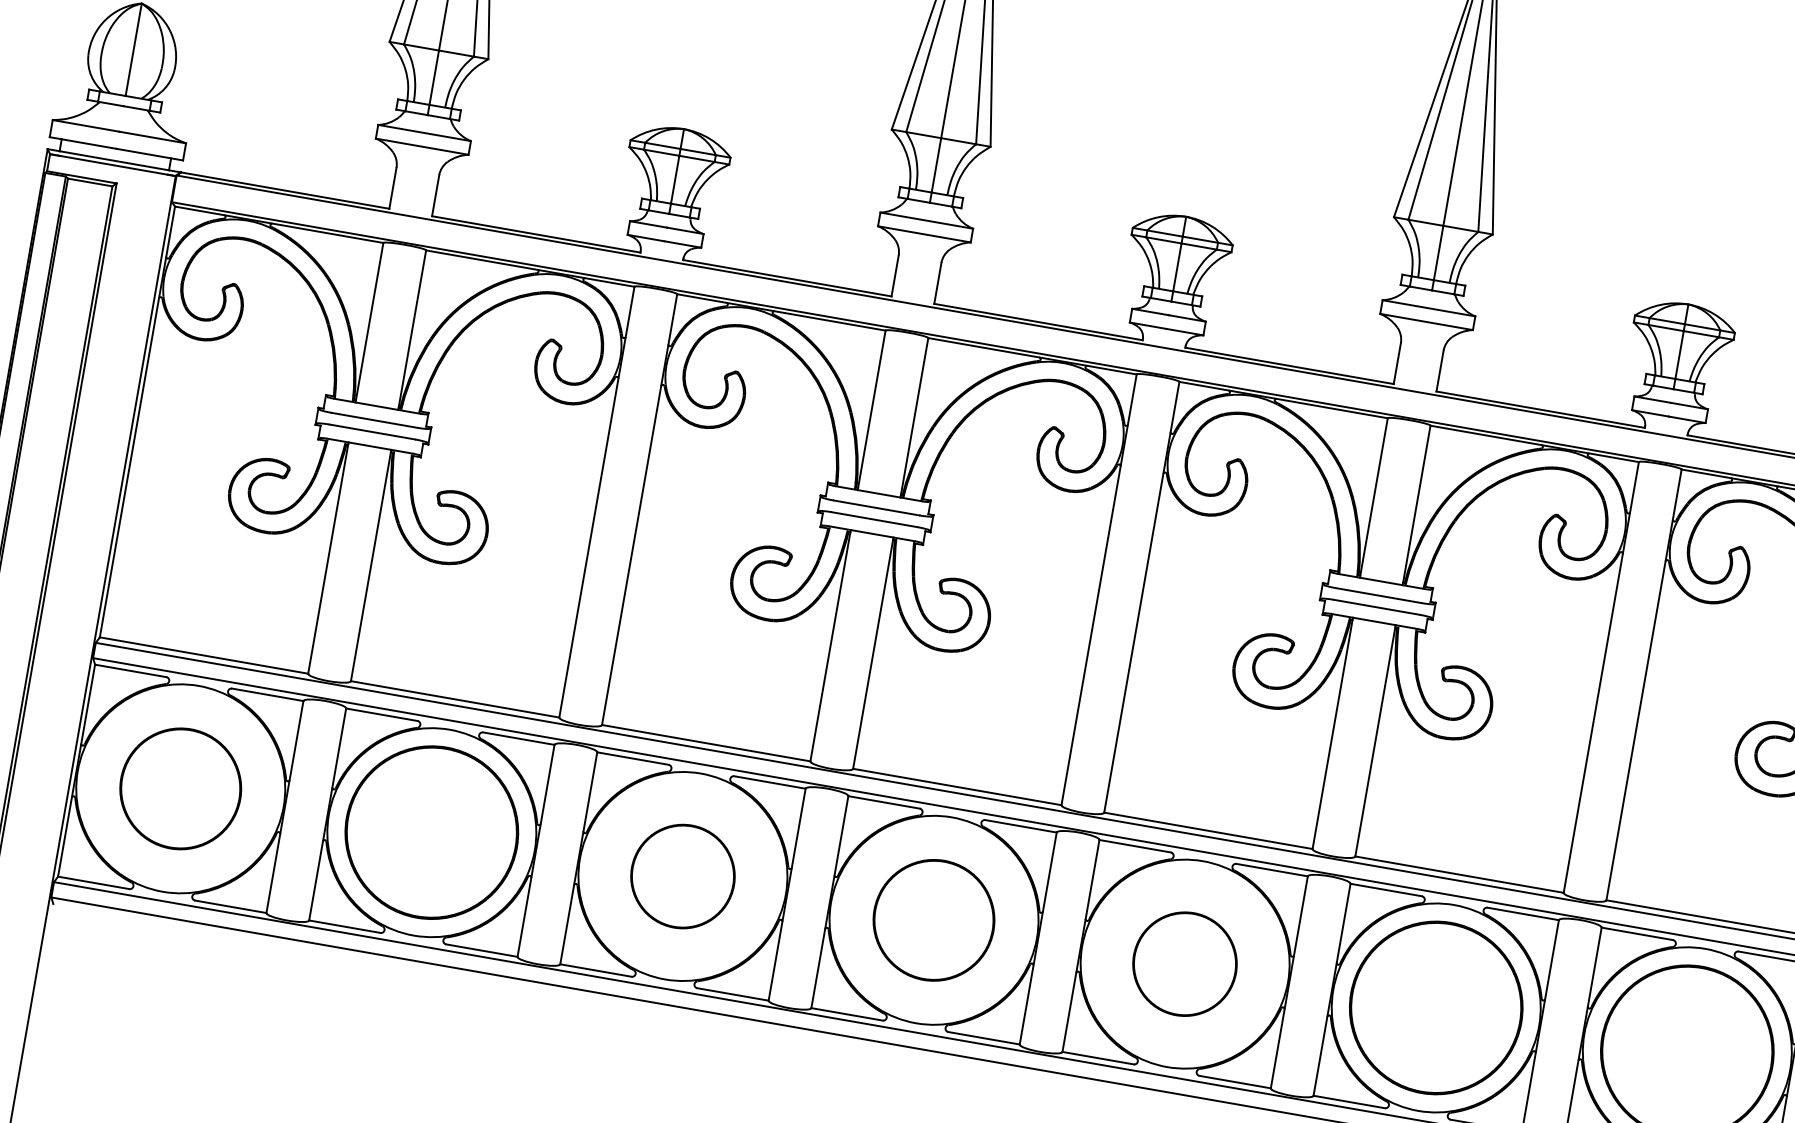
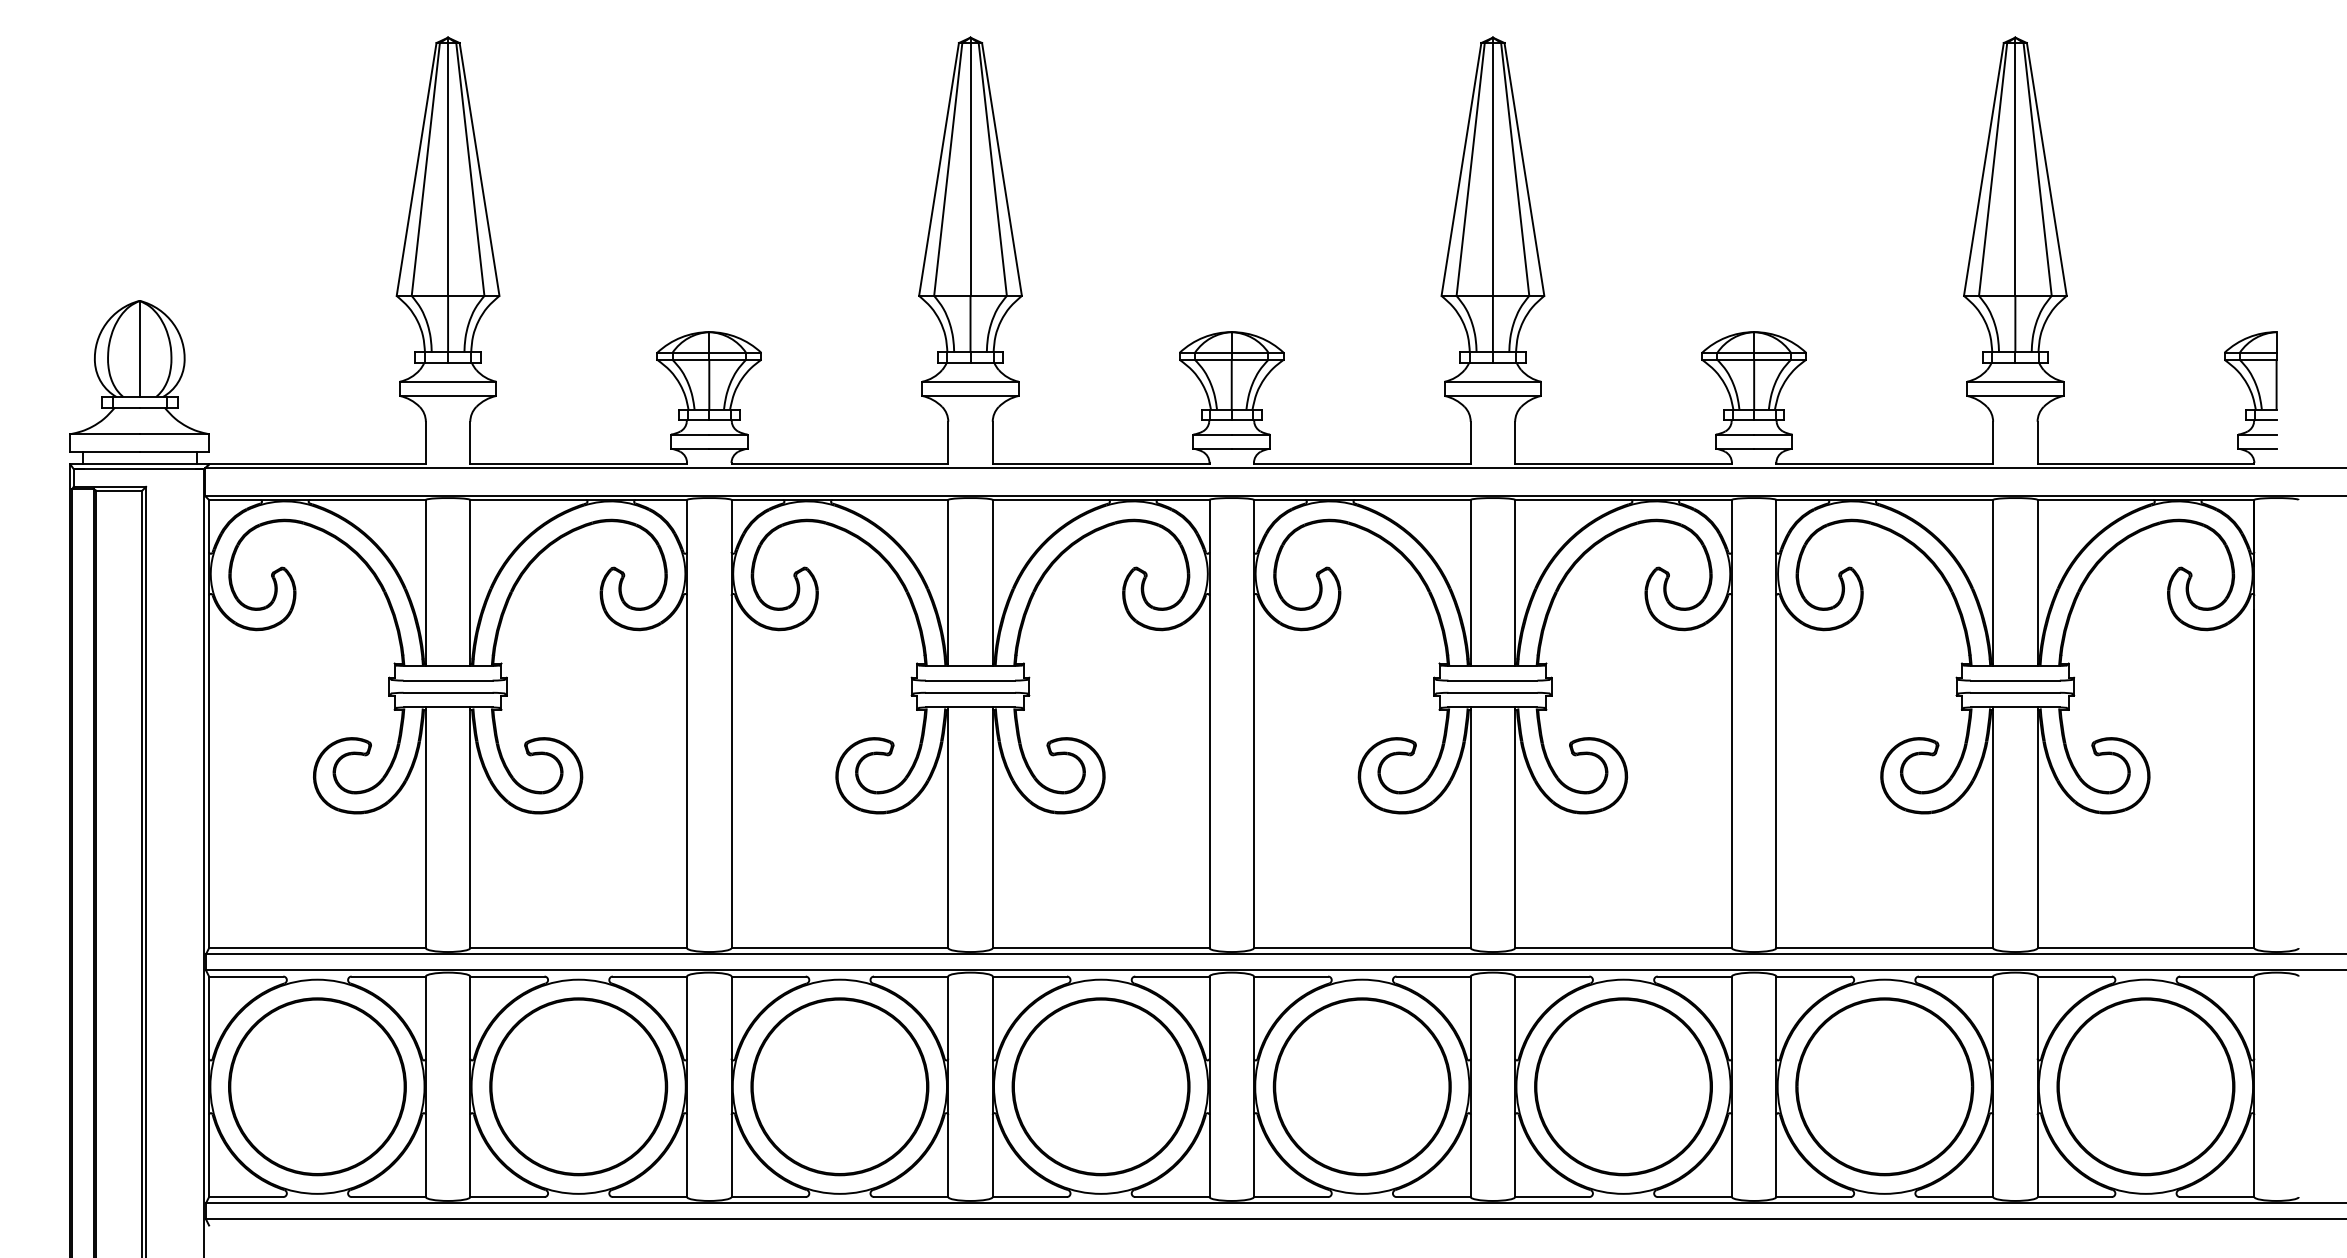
circle: (180, 788) -> (317, 1086), size x1.43
circle: (682, 876) -> (839, 1086), size x1.67
circle: (933, 919) -> (1100, 1086), size x1.43
part: (1184, 963) -> (1361, 1086), size x1.67

